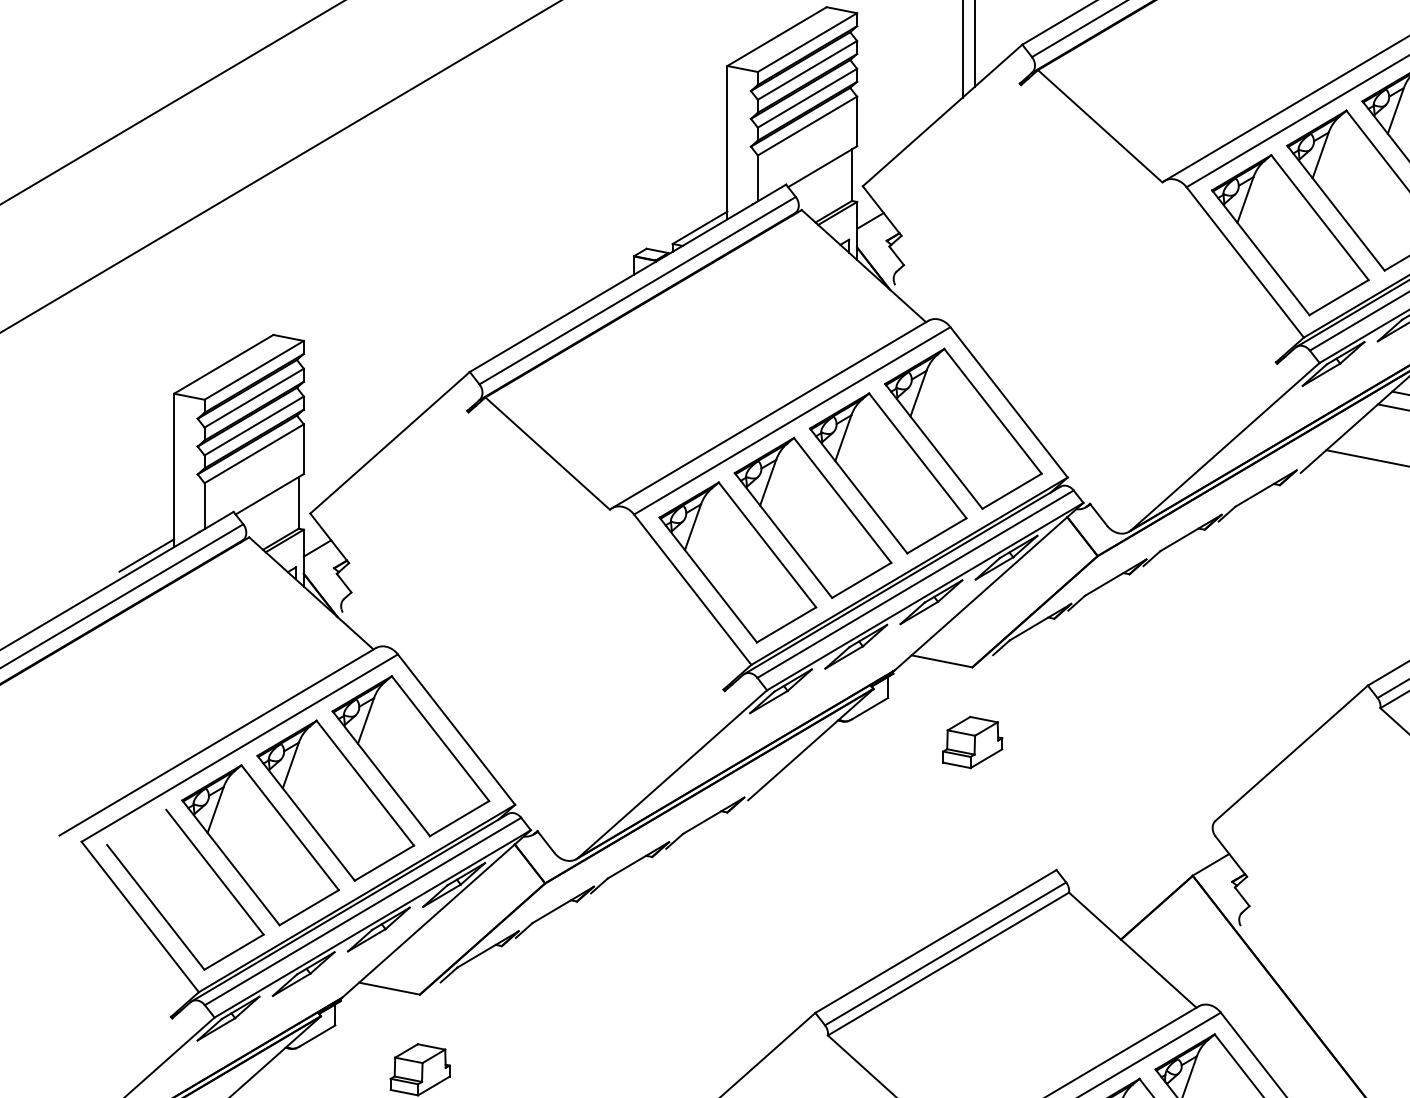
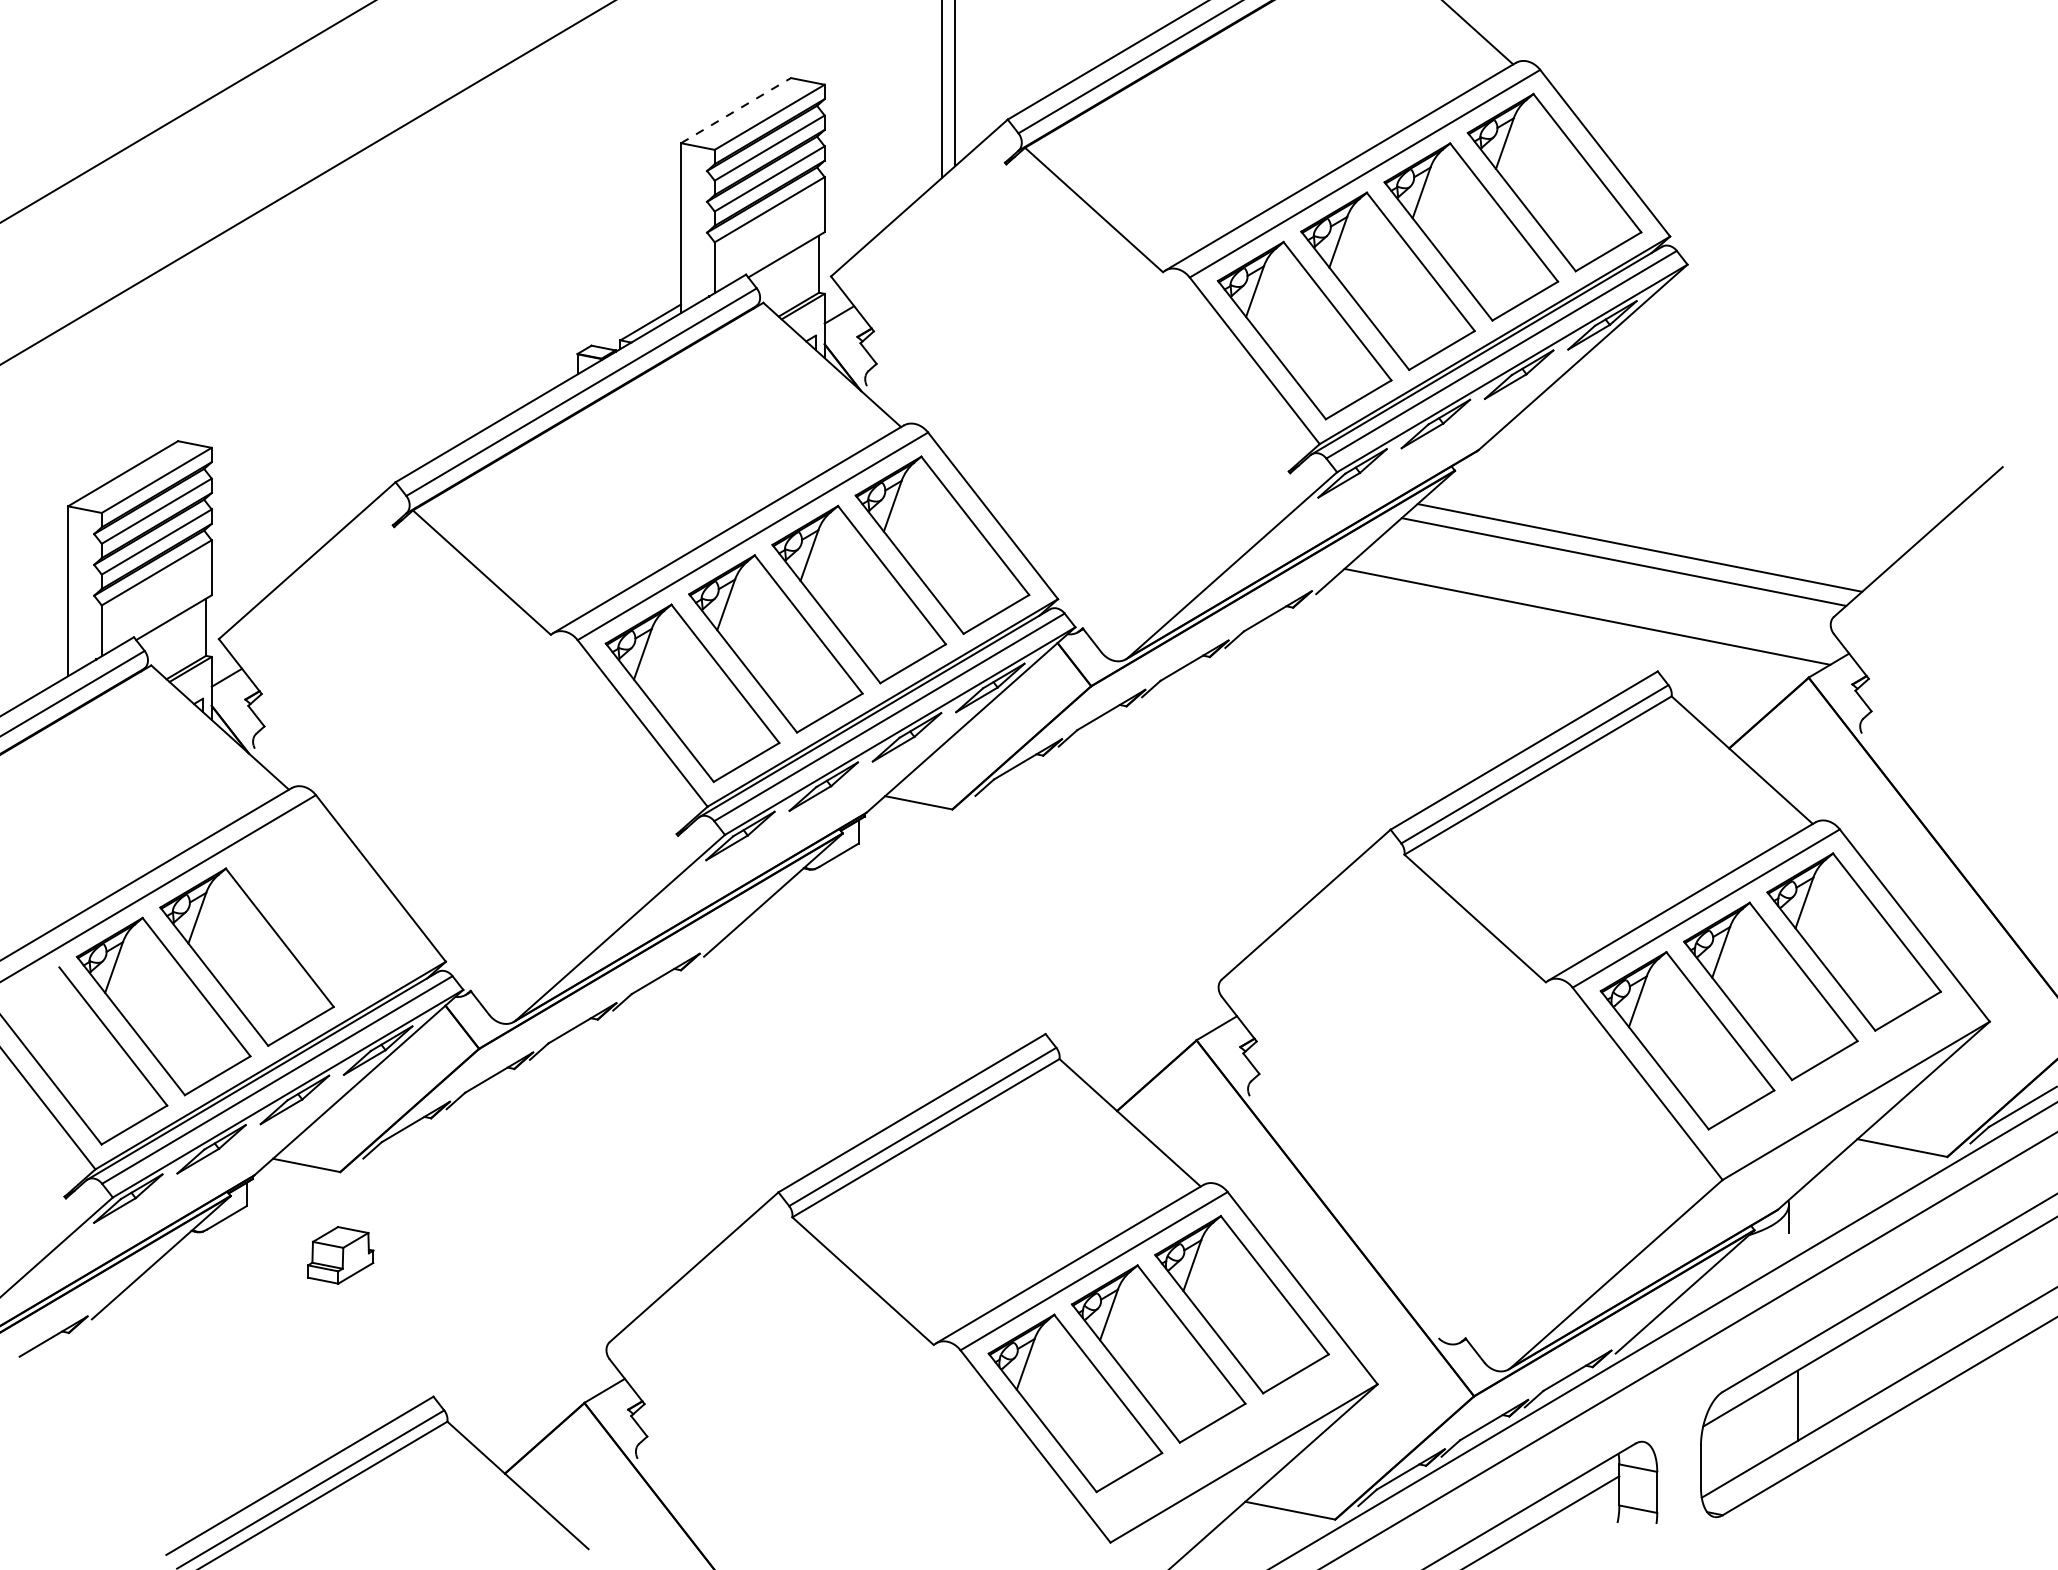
line: (777, 36) -> (736, 110), solid -> dashed
line: (146, 555) -> (37, 685), removed
part: (972, 742) -> (952, 892), removed
part: (411, 755) -> (330, 907), removed

